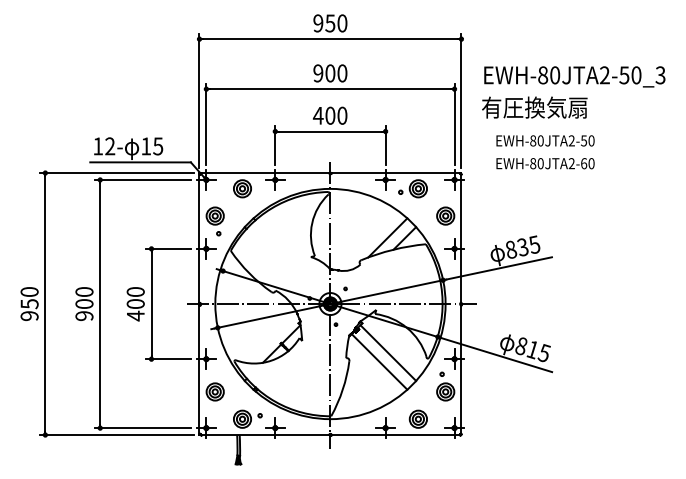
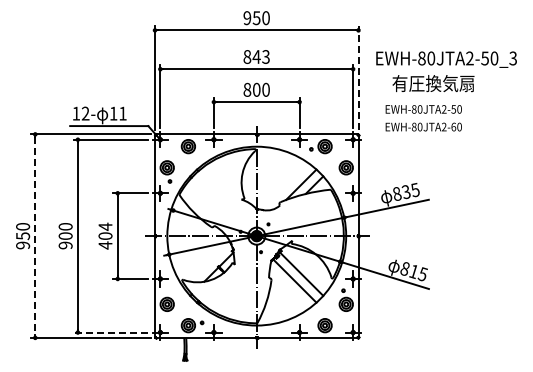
text: (330, 72) -> (256, 56), 900 -> 843
line: (461, 99) -> (358, 77), solid -> dashed
text: (534, 107) -> (433, 83), moved
text: (318, 115) -> (247, 89), 400 -> 800
text: (157, 146) -> (122, 113), 15 -> 11
text: (135, 291) -> (105, 226), 400 -> 404
line: (45, 304) -> (35, 236), solid -> dashed
line: (142, 428) -> (110, 332), solid -> dashed

